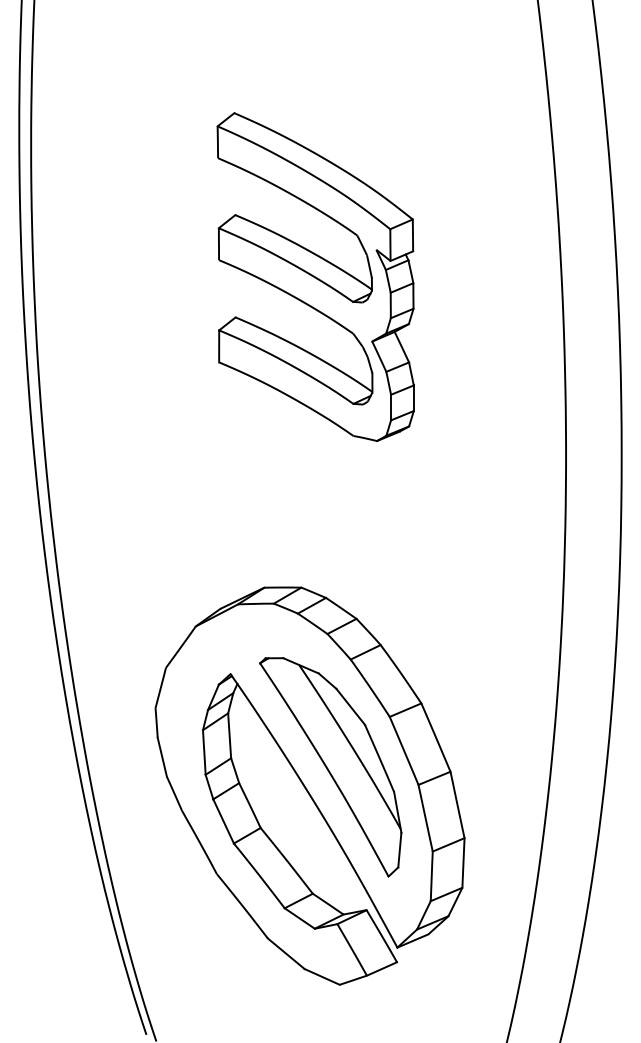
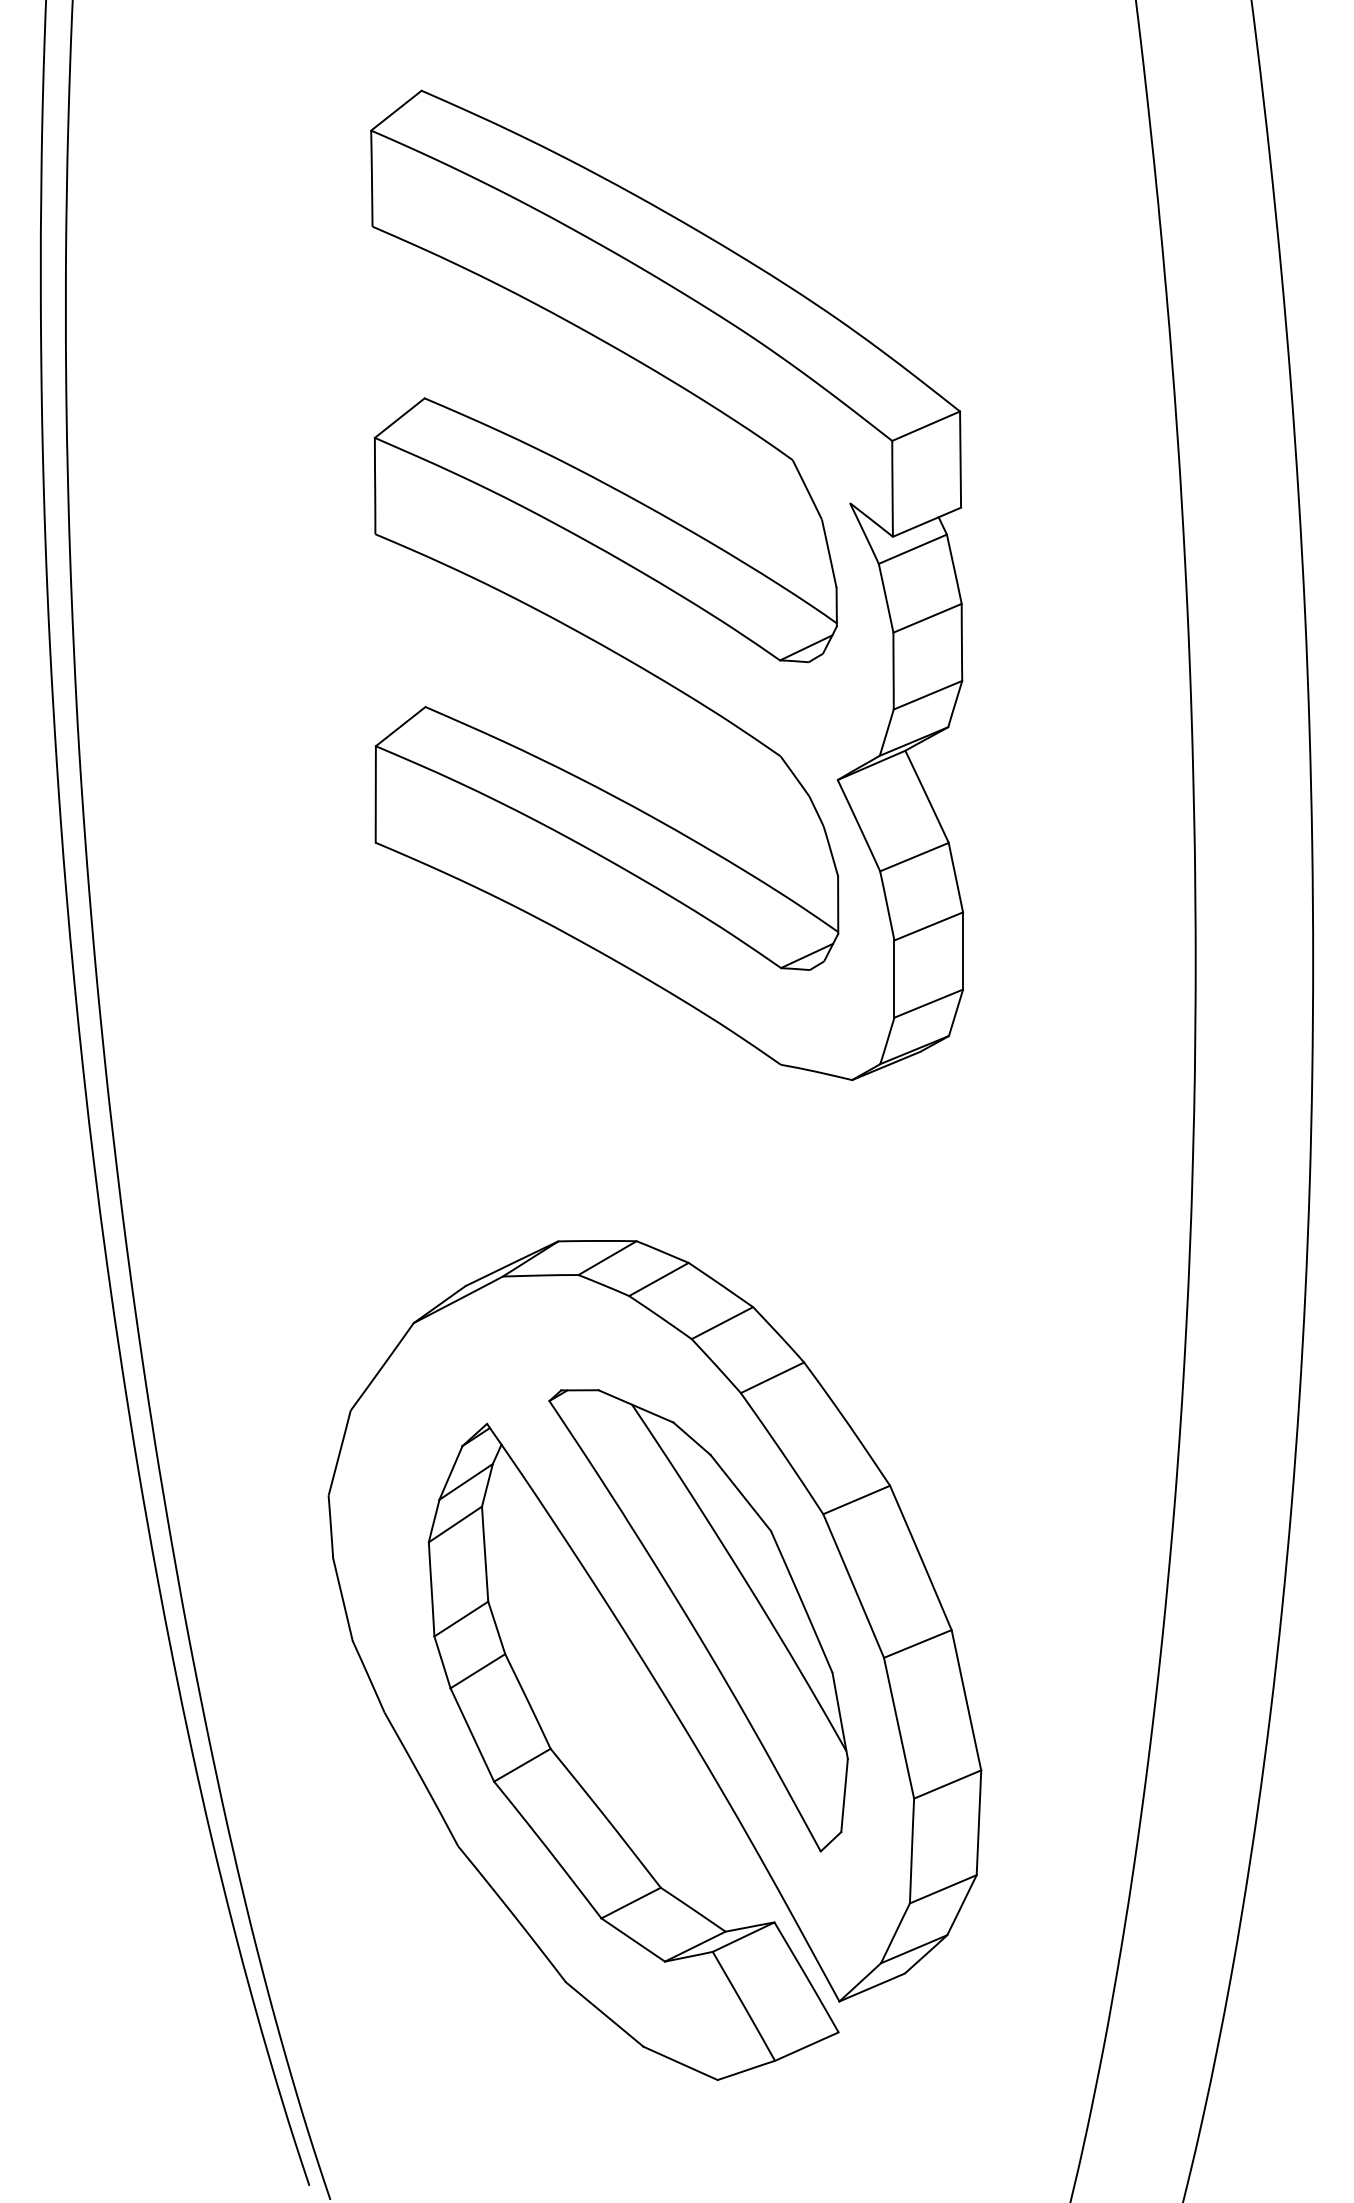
part: (315, 276) -> (666, 584), size x1.43

